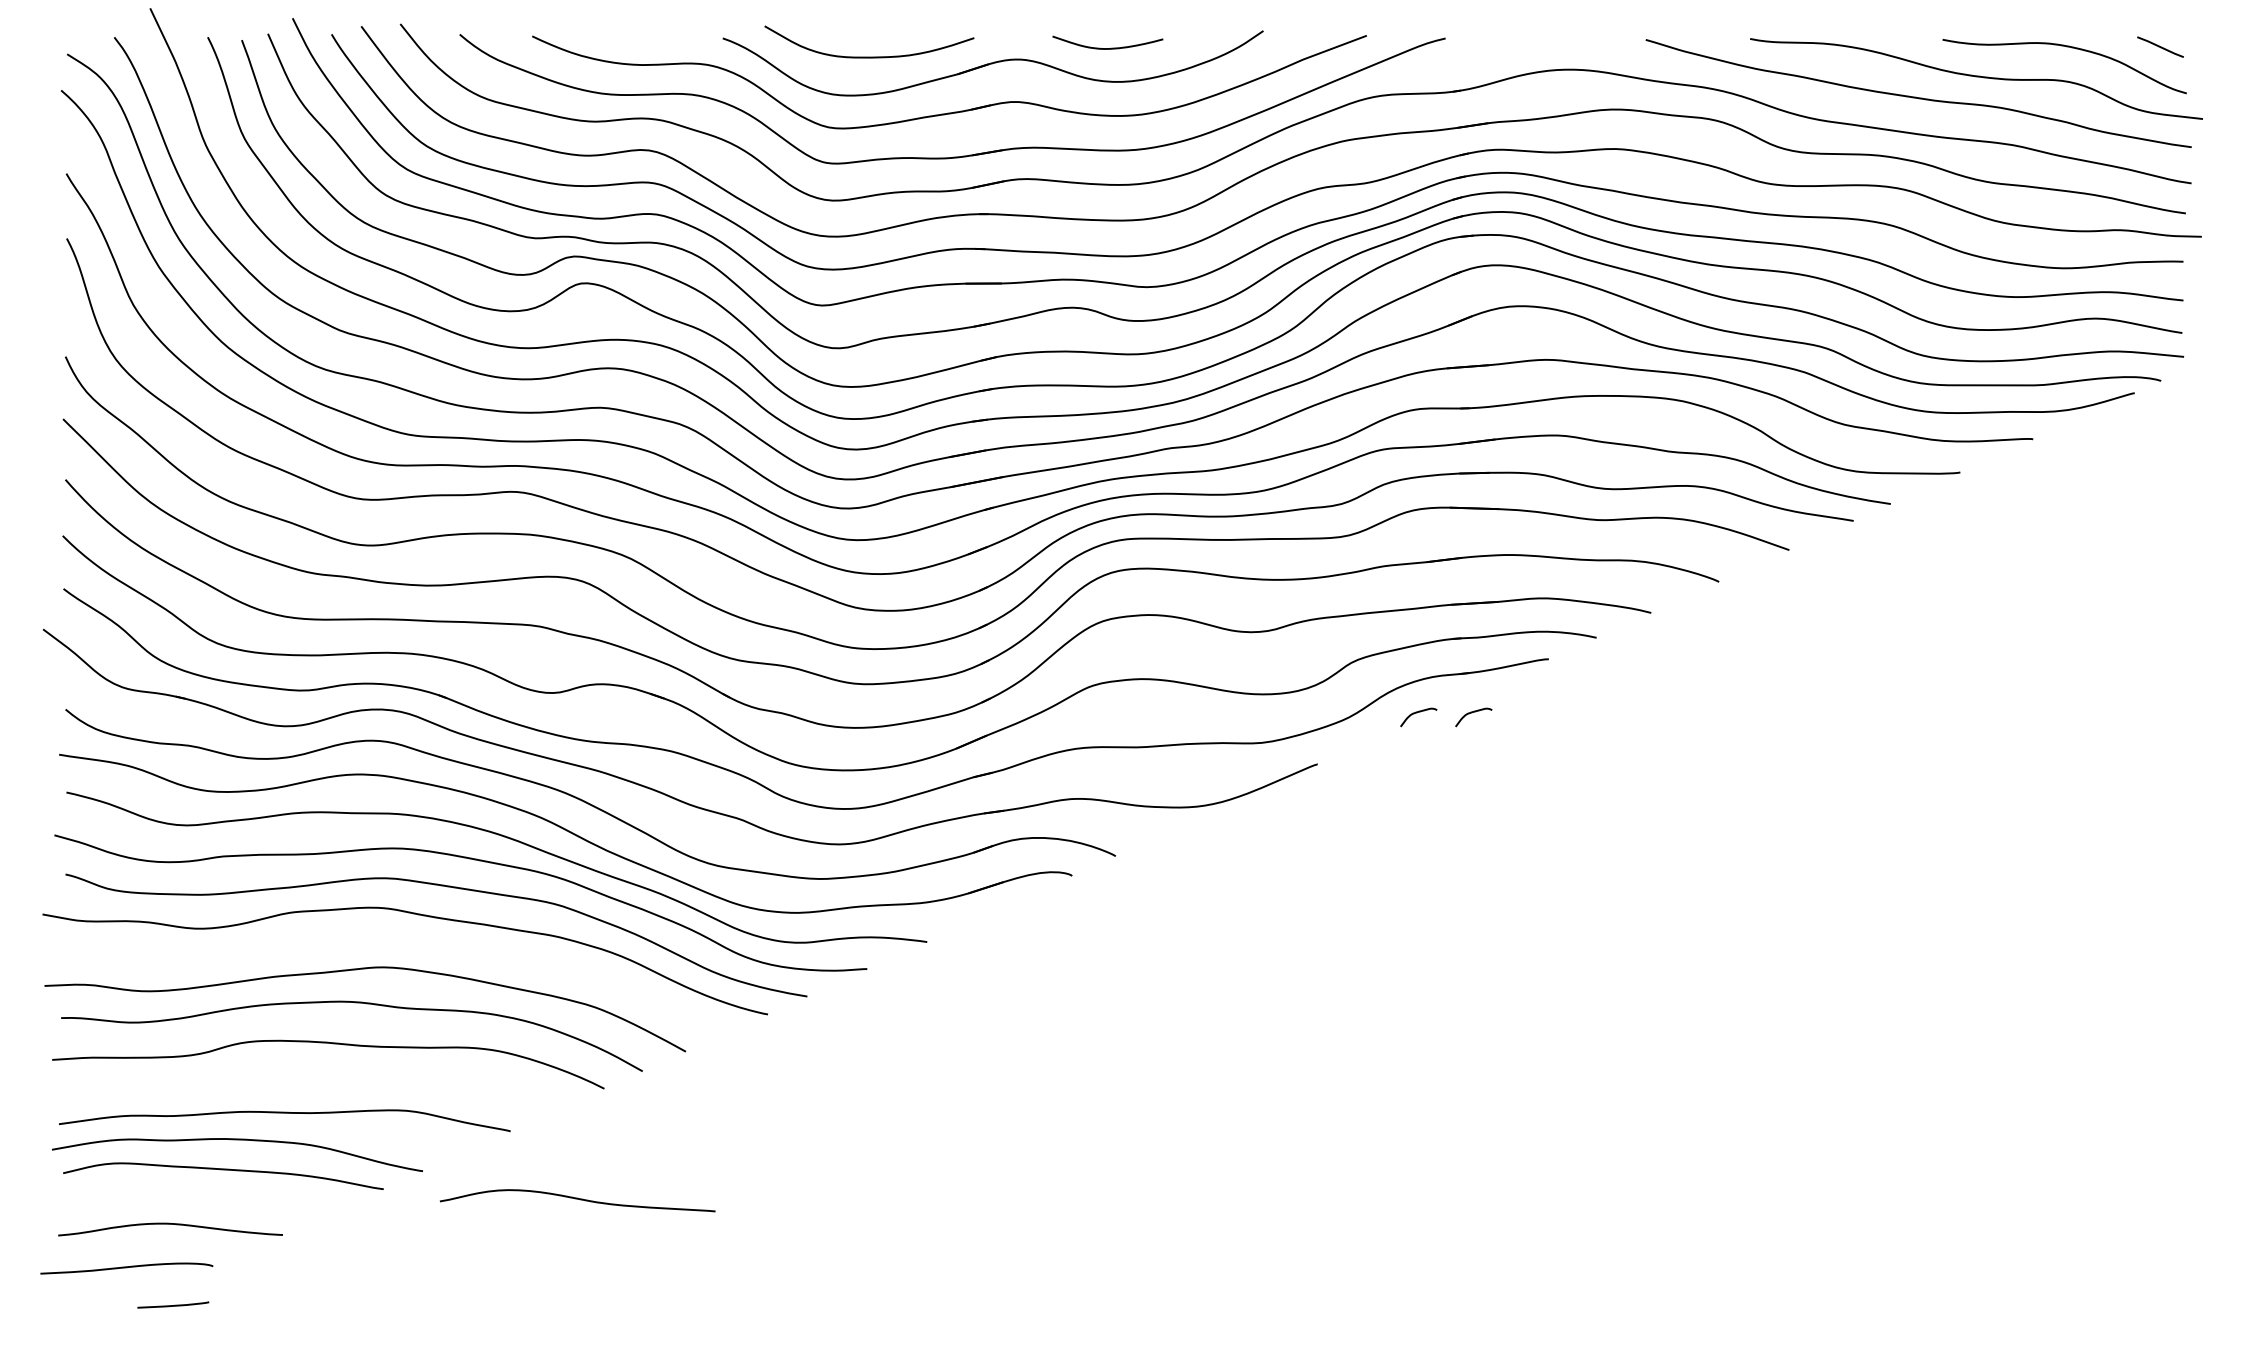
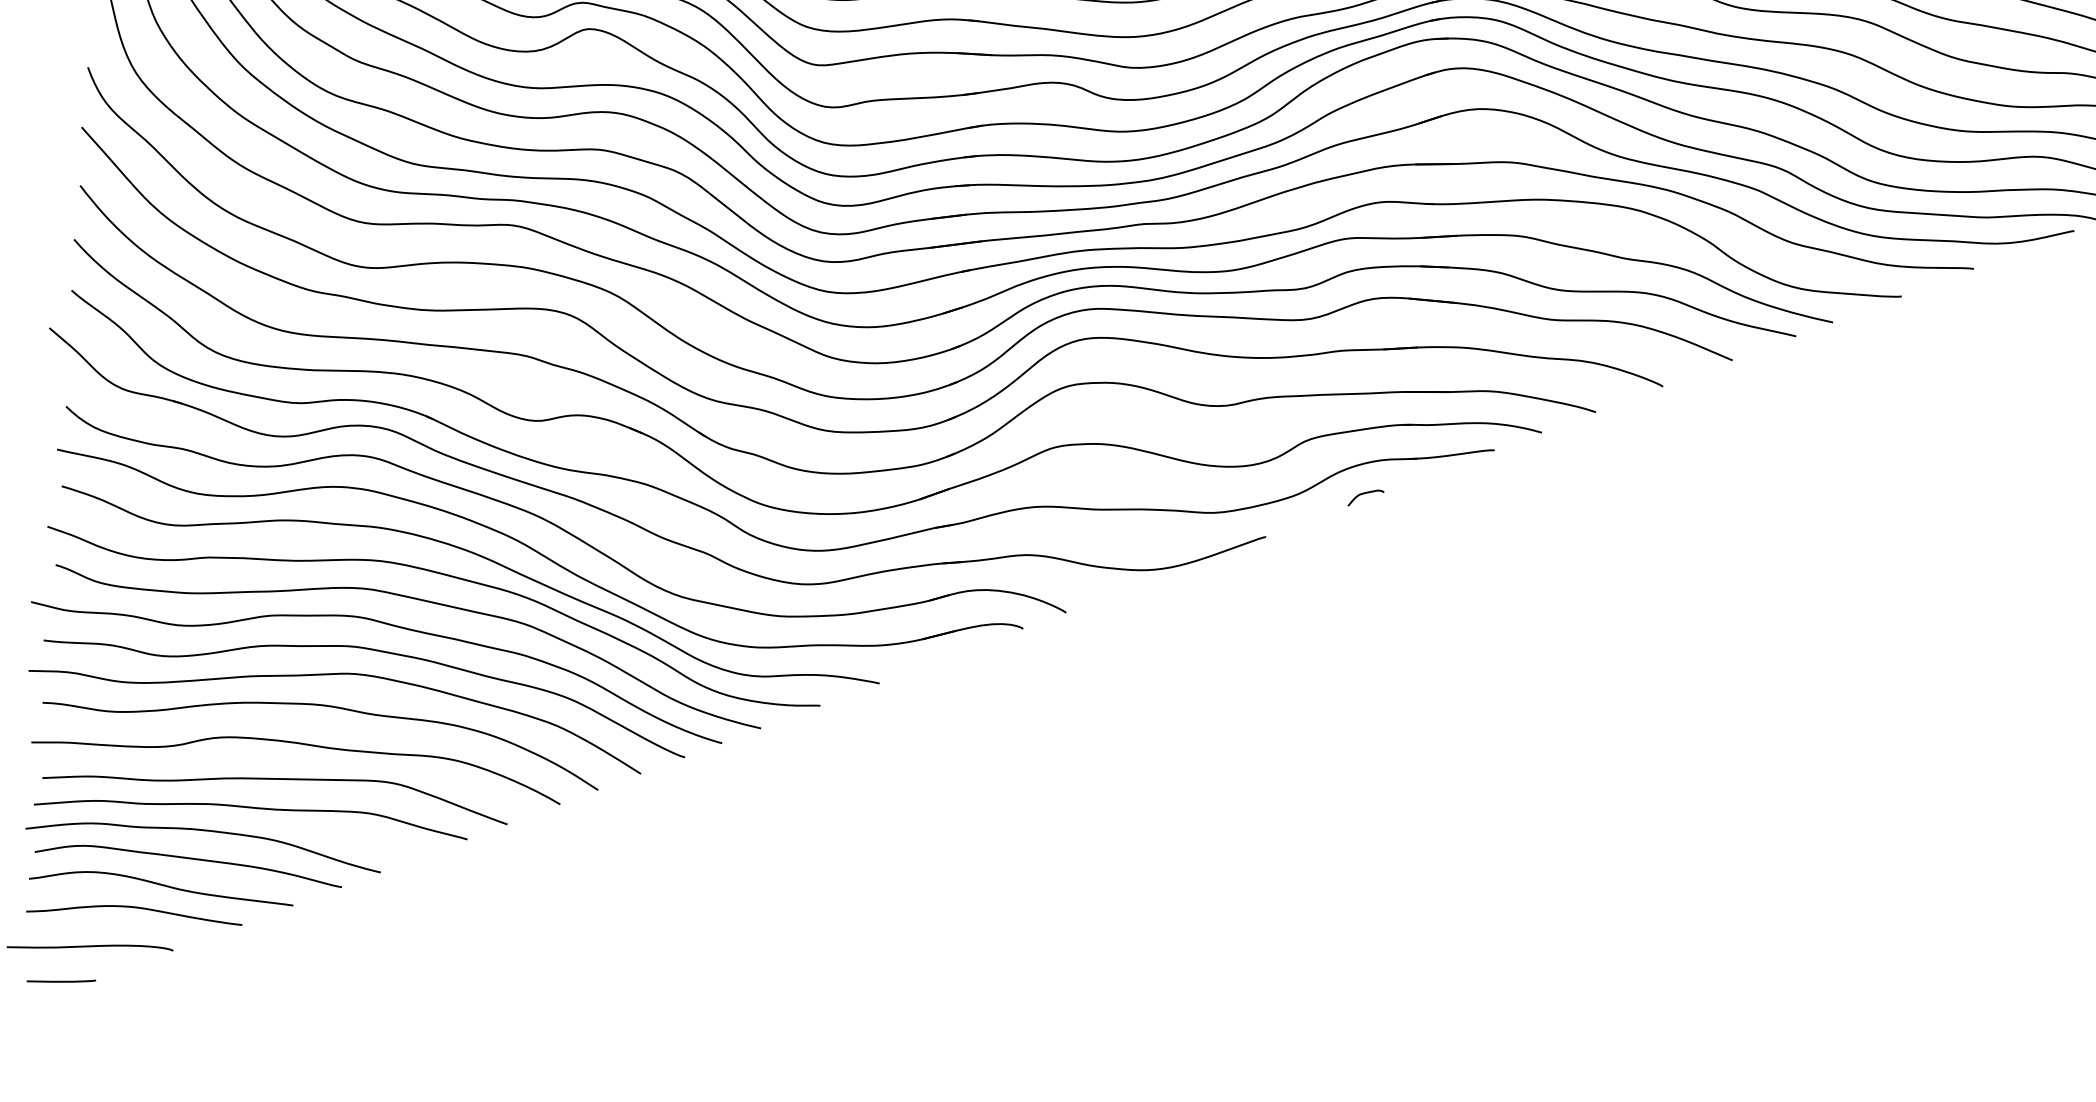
curve: (1472, 713) -> (1417, 497), removed
curve: (402, 942) -> (375, 651), added
curve: (308, 1082) -> (276, 780), added
curve: (577, 1199) -> (161, 885), moved
line: (174, 1304) -> (62, 980), moved

